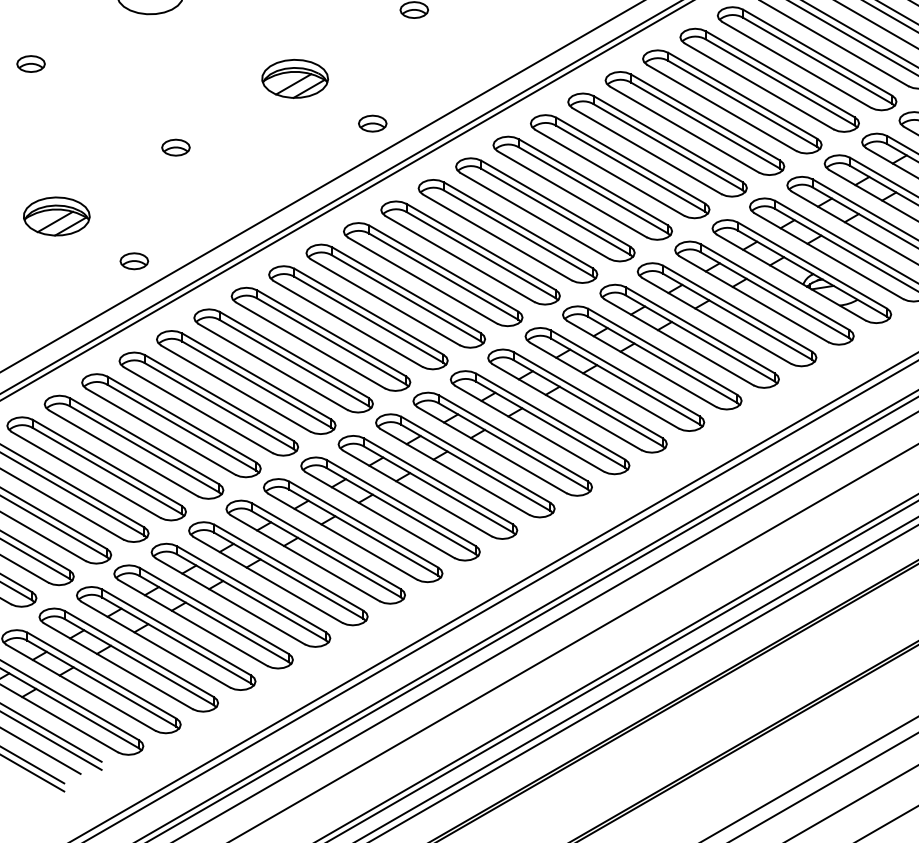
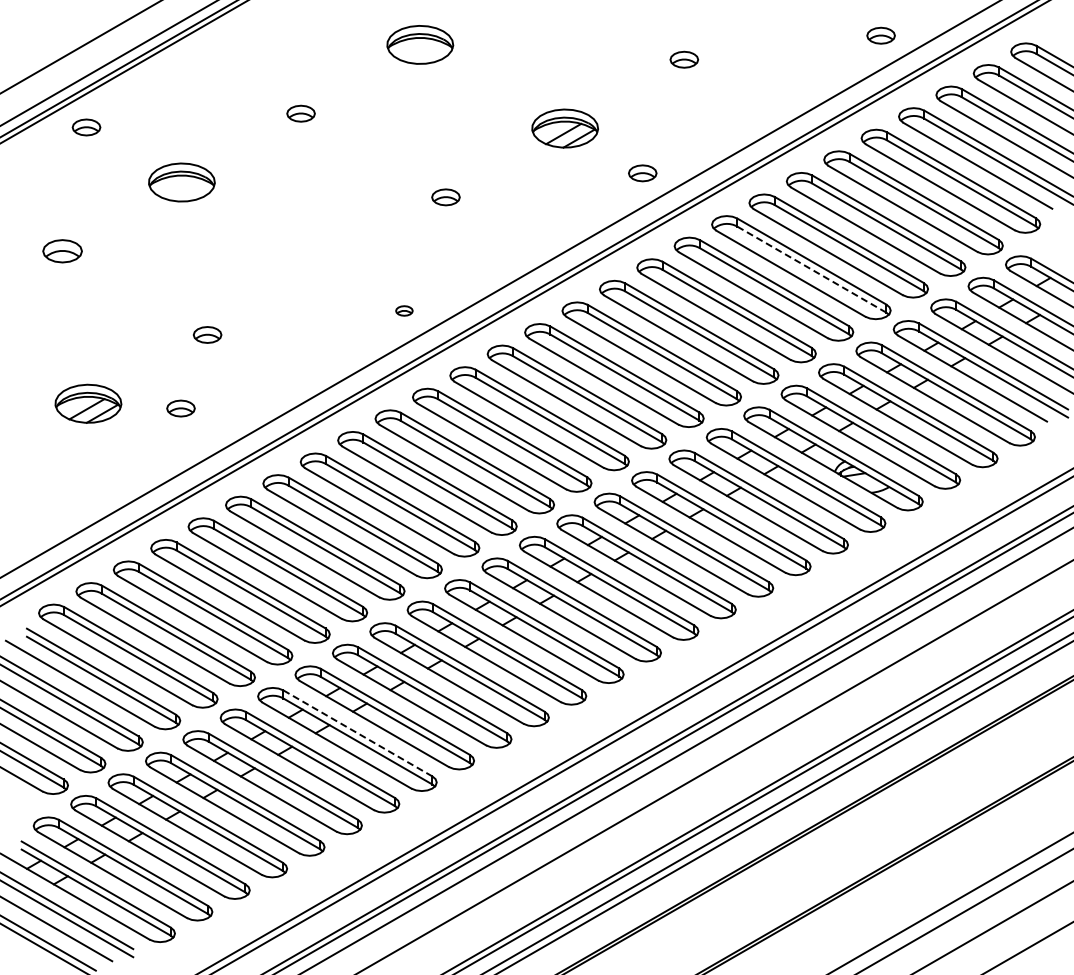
part: (30, 64) -> (62, 251), size x1.4
part: (294, 79) -> (326, 266), removed
line: (779, 82) -> (811, 269), solid -> dashed
part: (372, 123) -> (404, 310), size x0.6
part: (133, 261) -> (180, 408), moved
line: (326, 546) -> (358, 733), solid -> dashed

